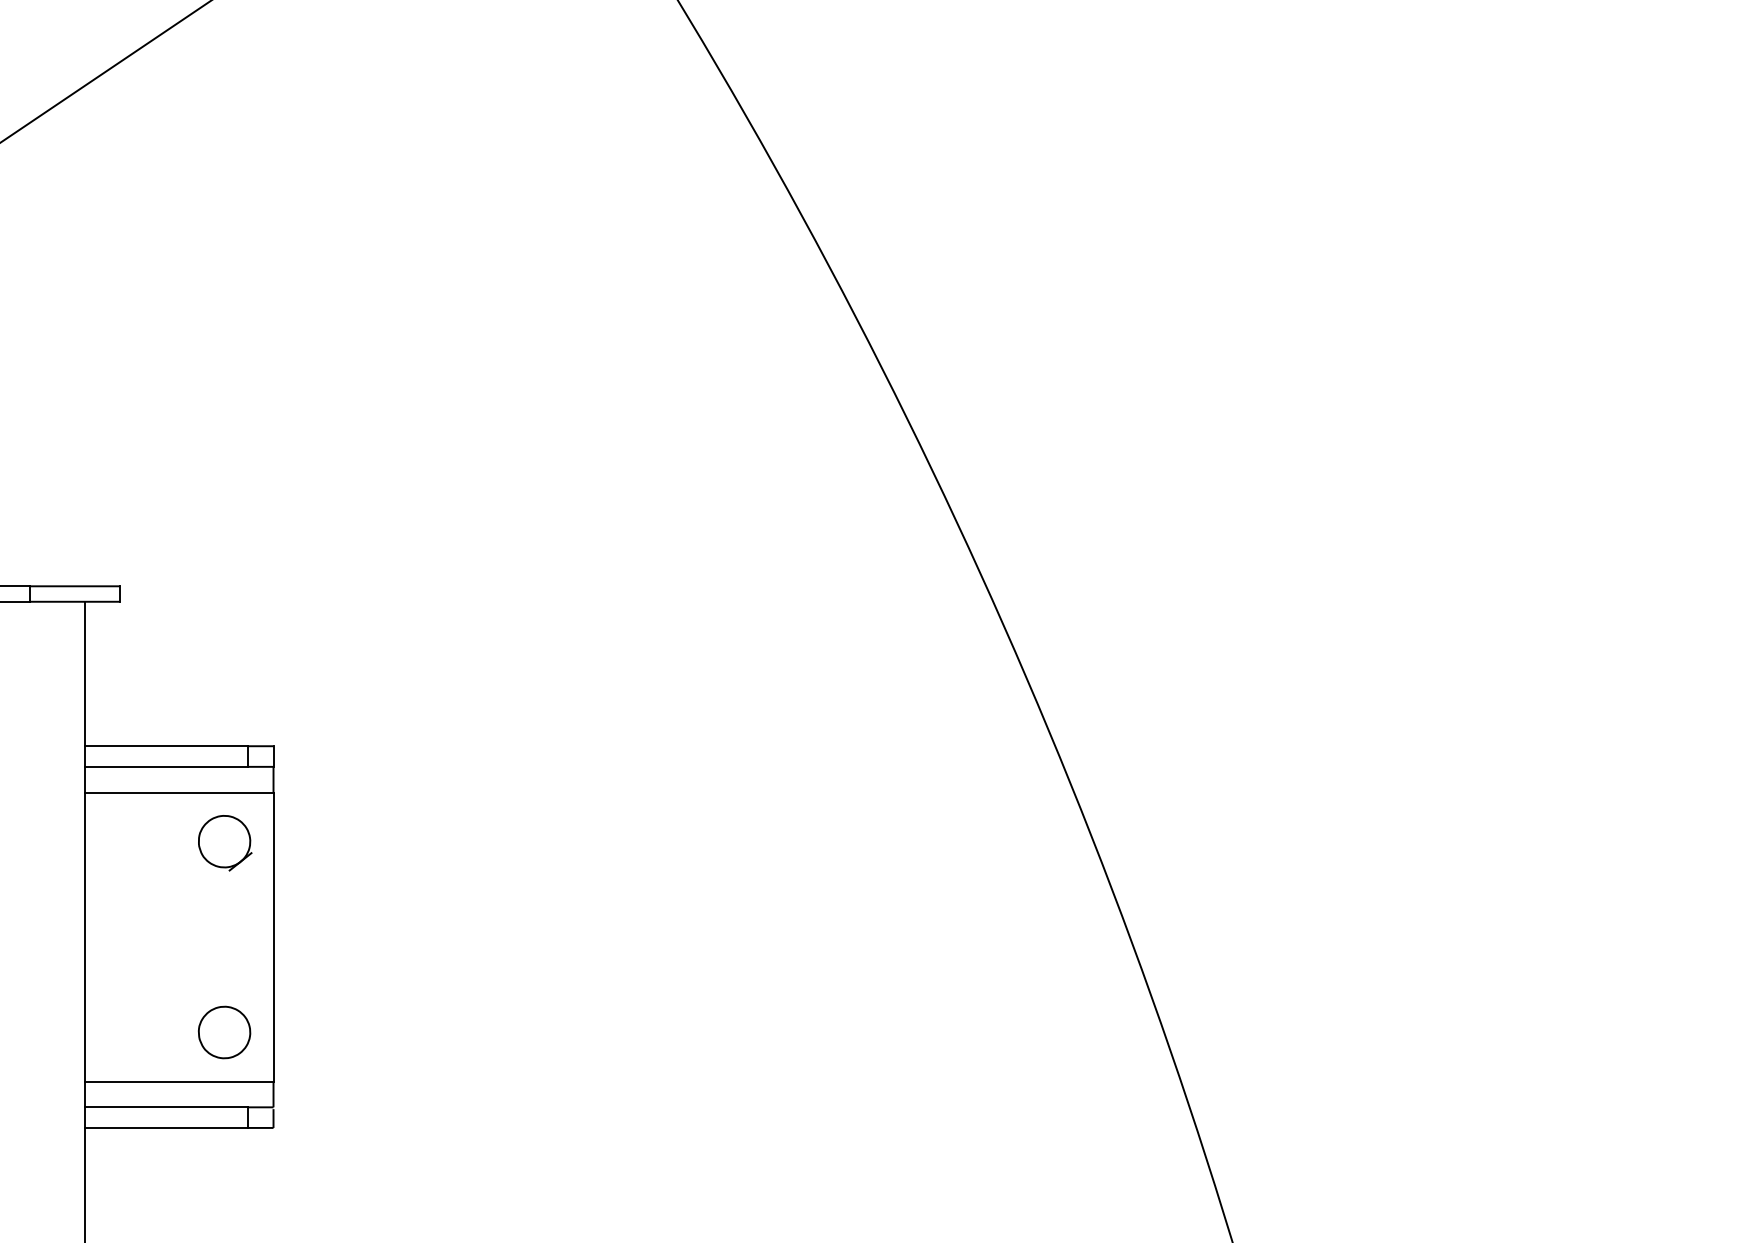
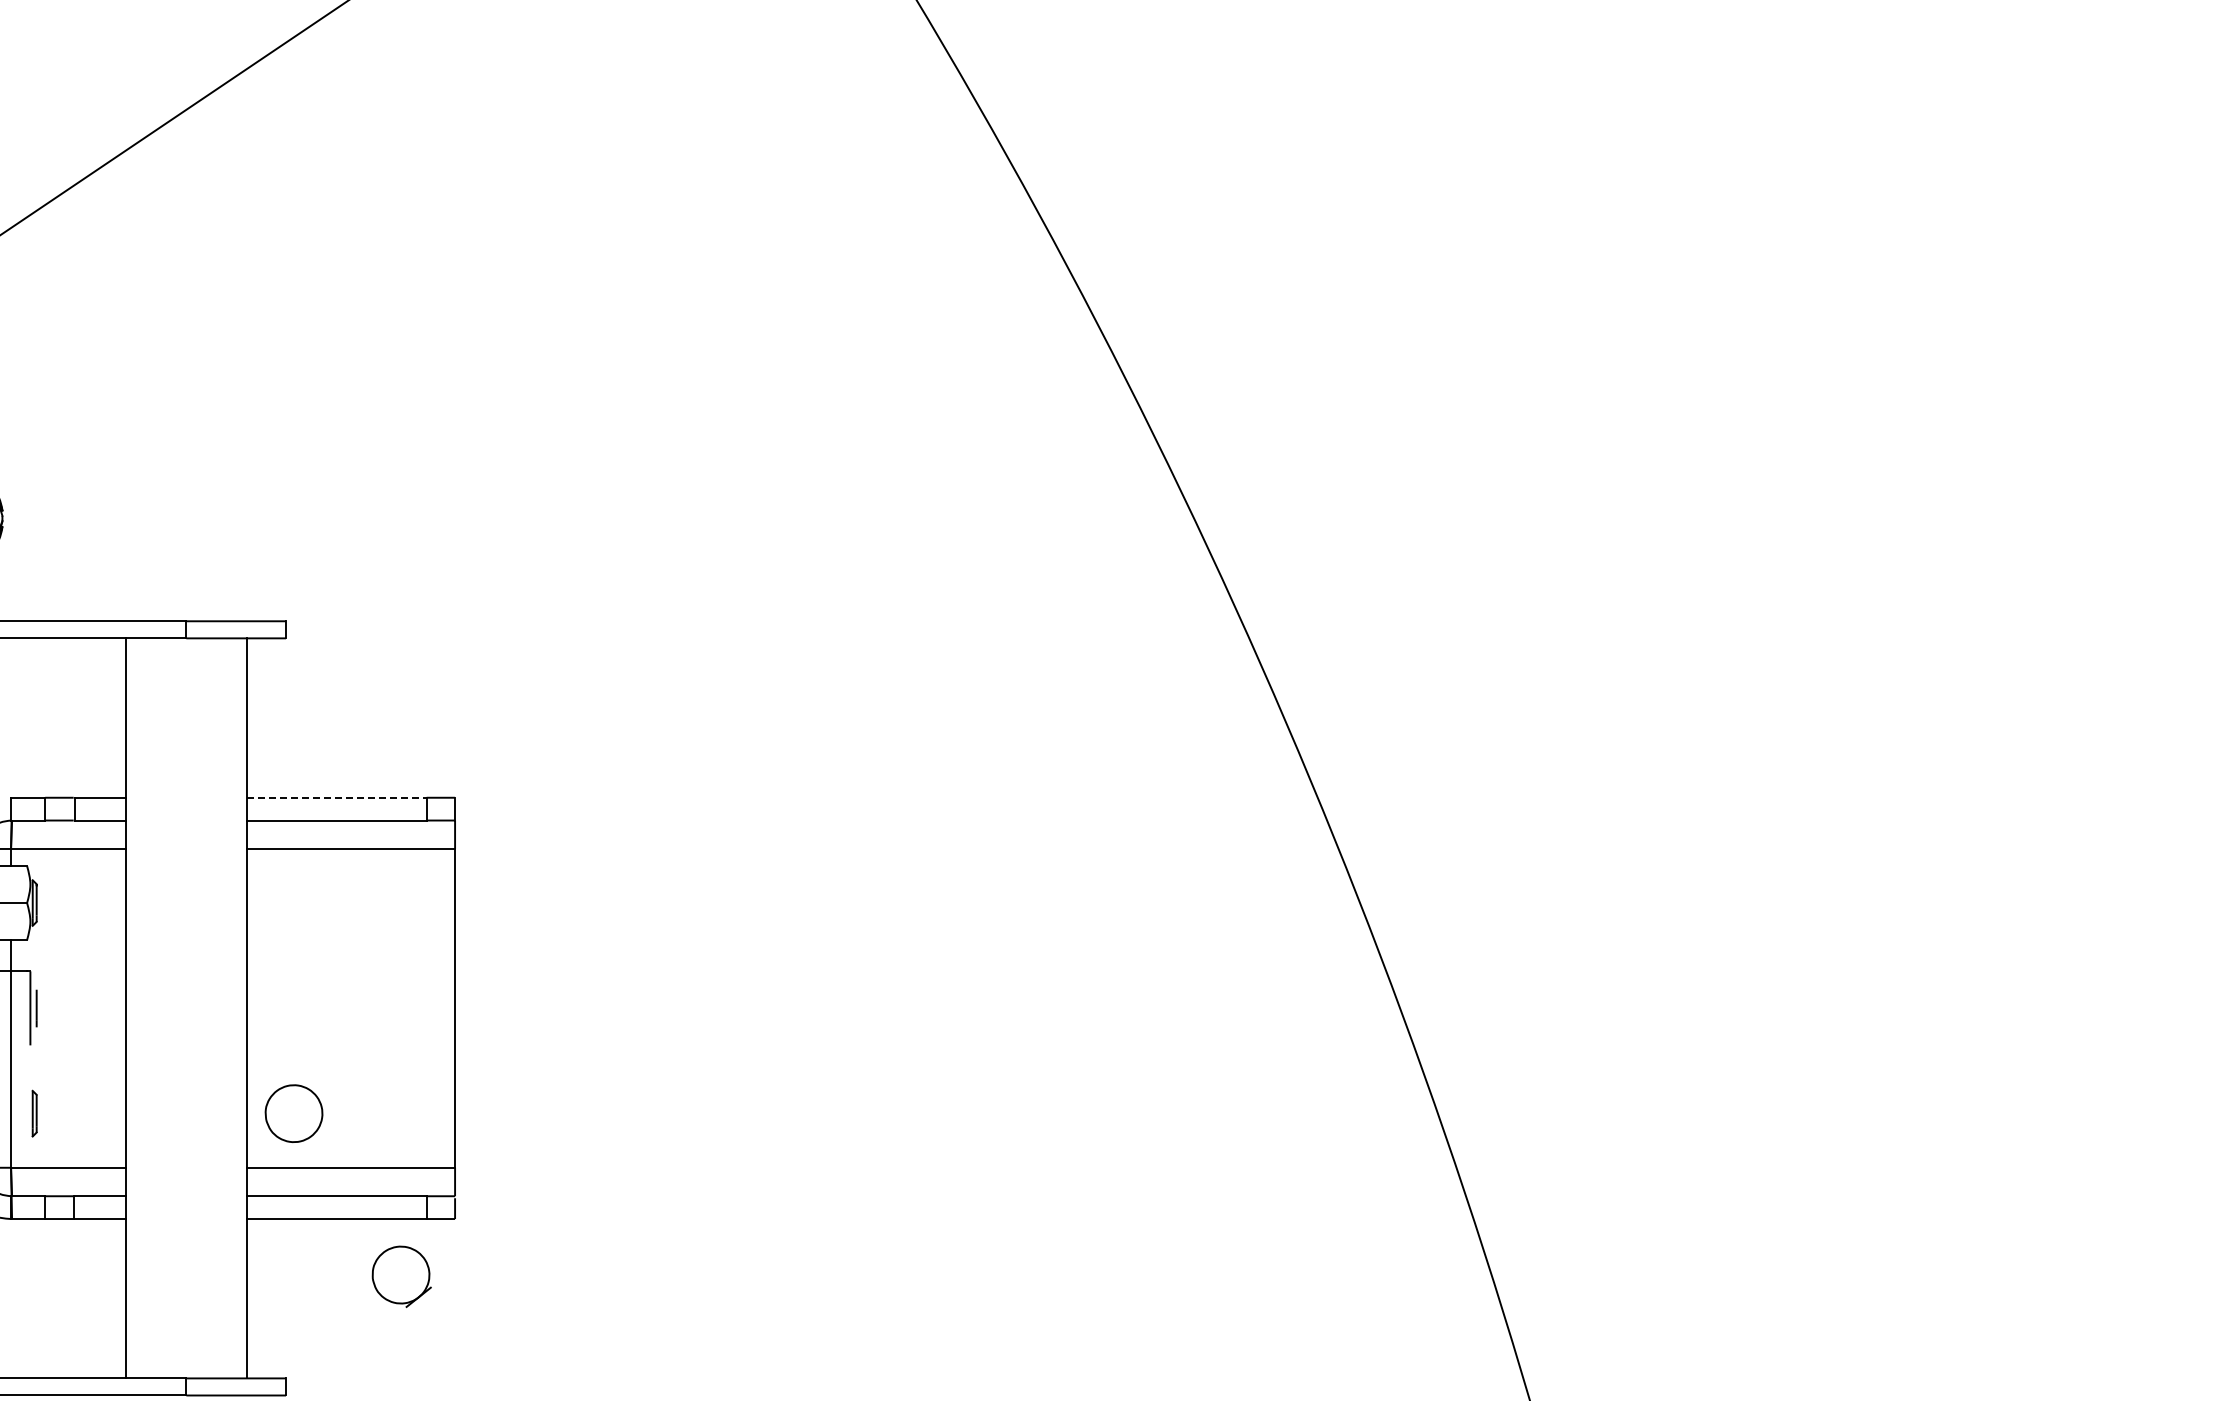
line: (166, 745) -> (336, 797), solid -> dashed
part: (224, 842) -> (401, 1276), moved
part: (224, 1032) -> (293, 1113), moved

